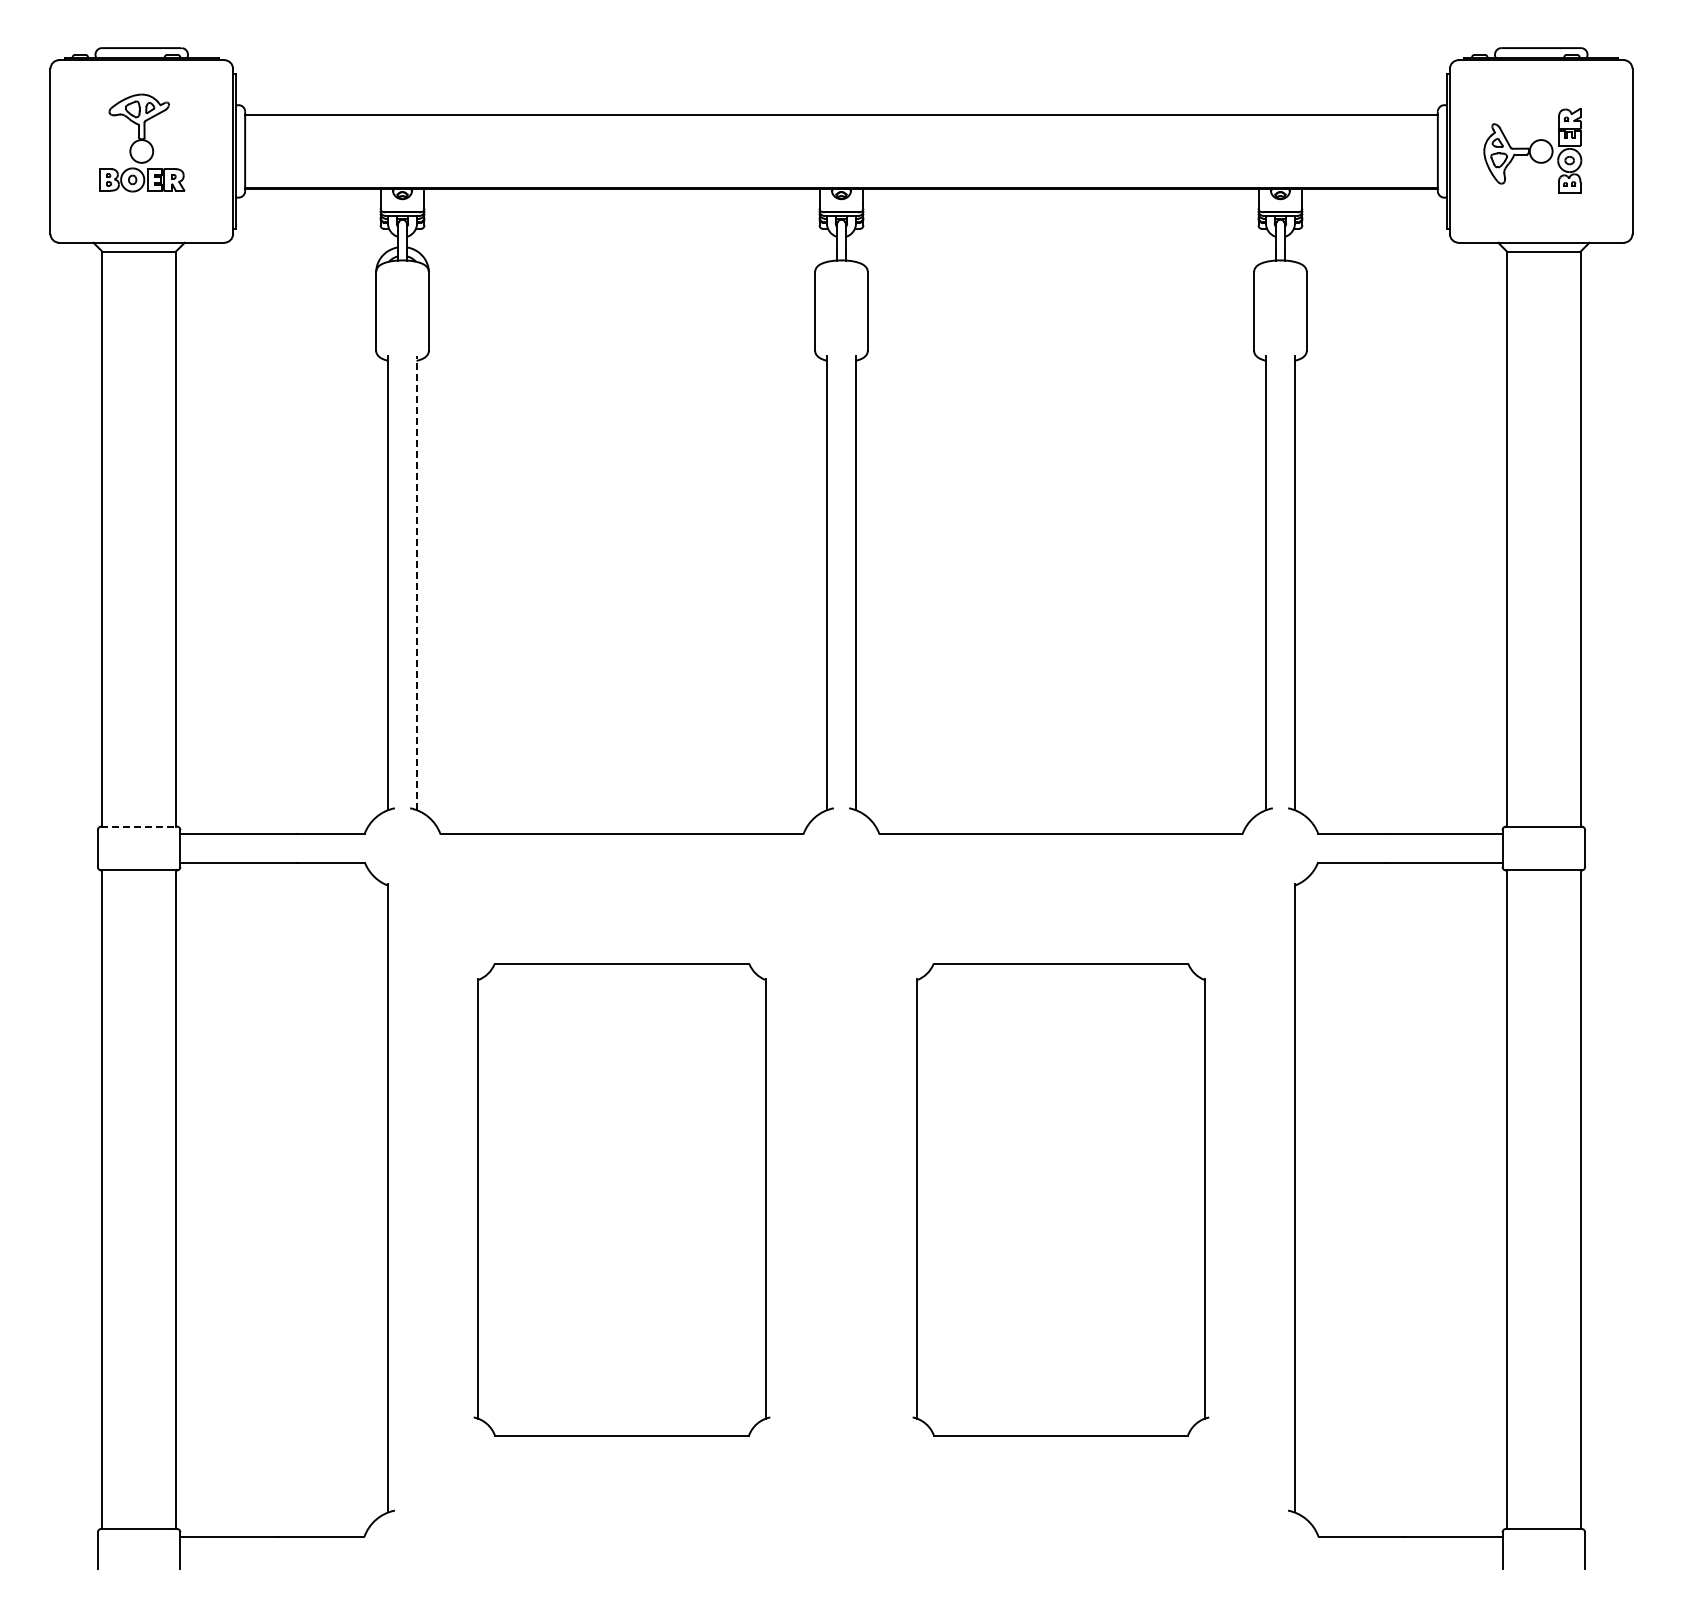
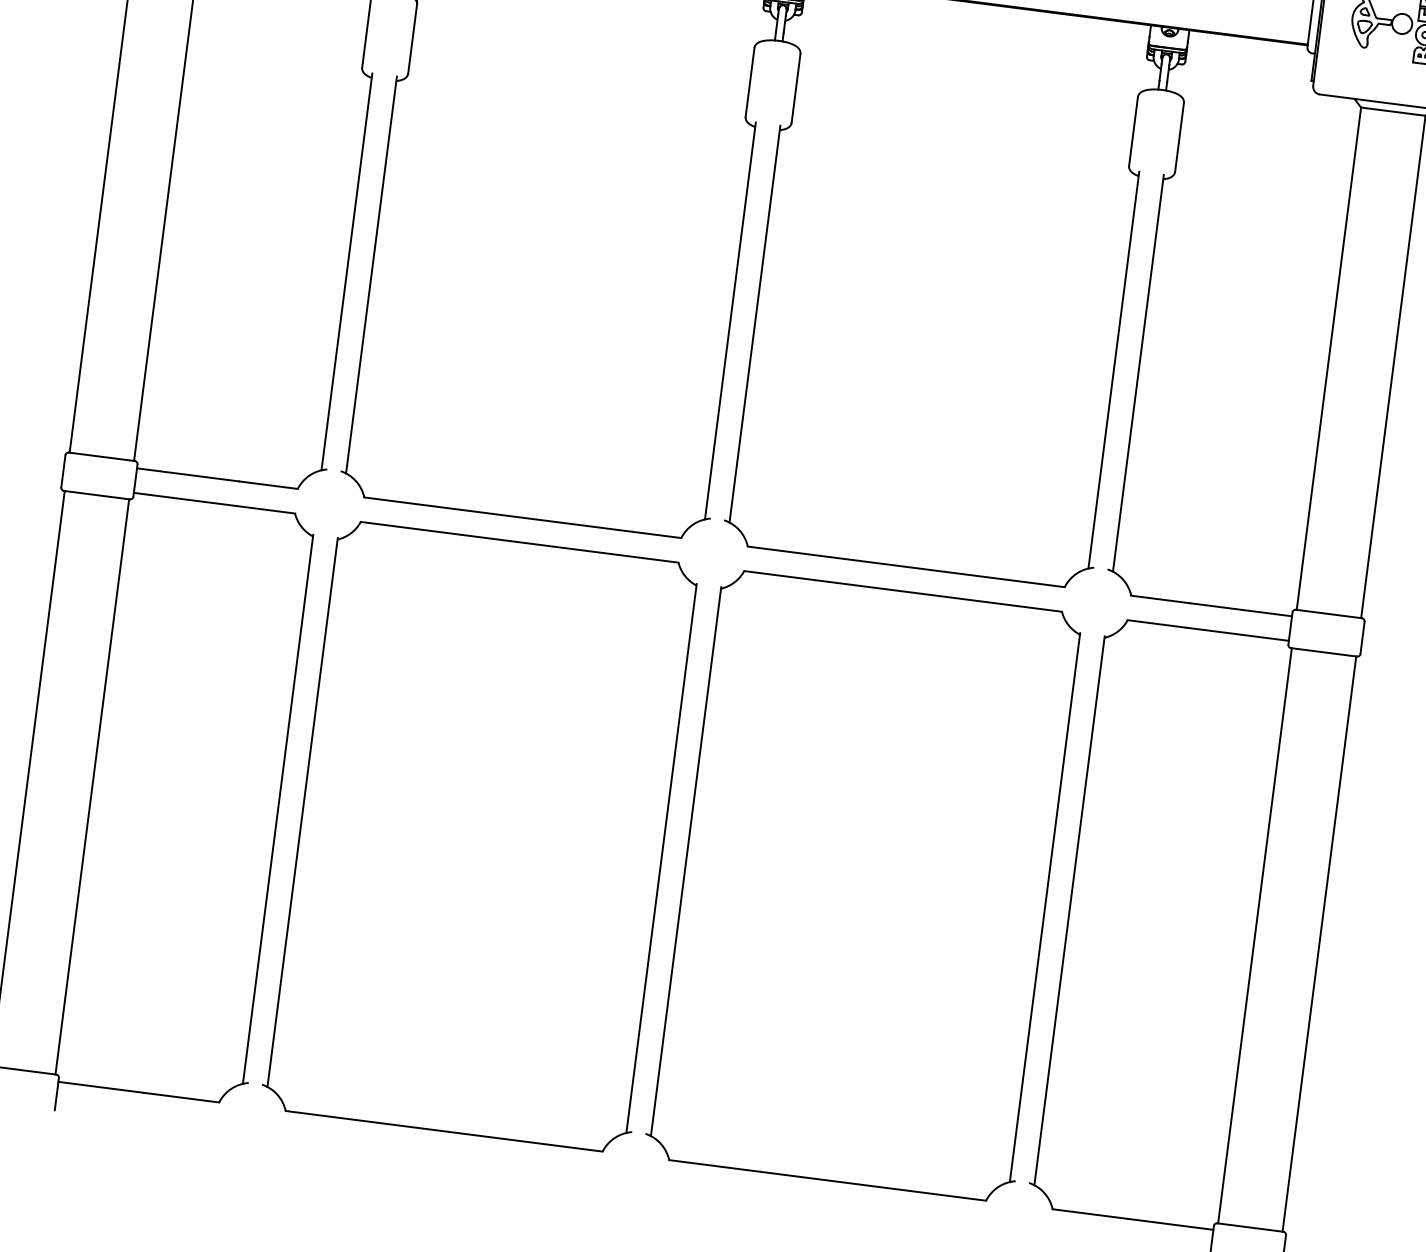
line: (416, 582) -> (371, 274), dashed -> solid
line: (139, 826) -> (102, 456), dashed -> solid
part: (621, 1199) -> (481, 836), size x1.43
part: (1060, 1199) -> (865, 885), size x1.43

